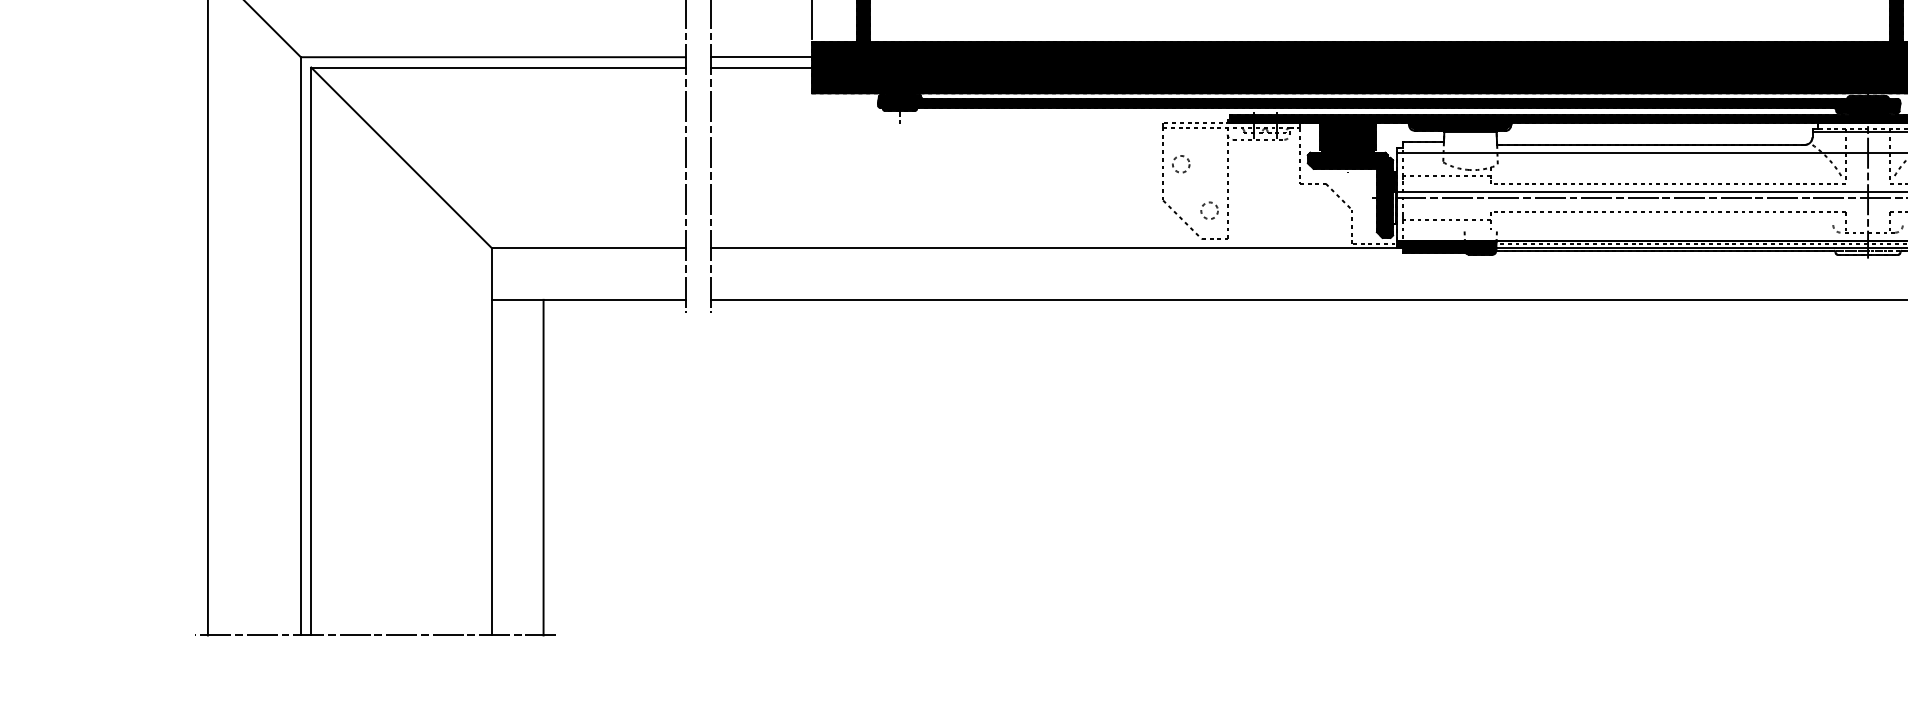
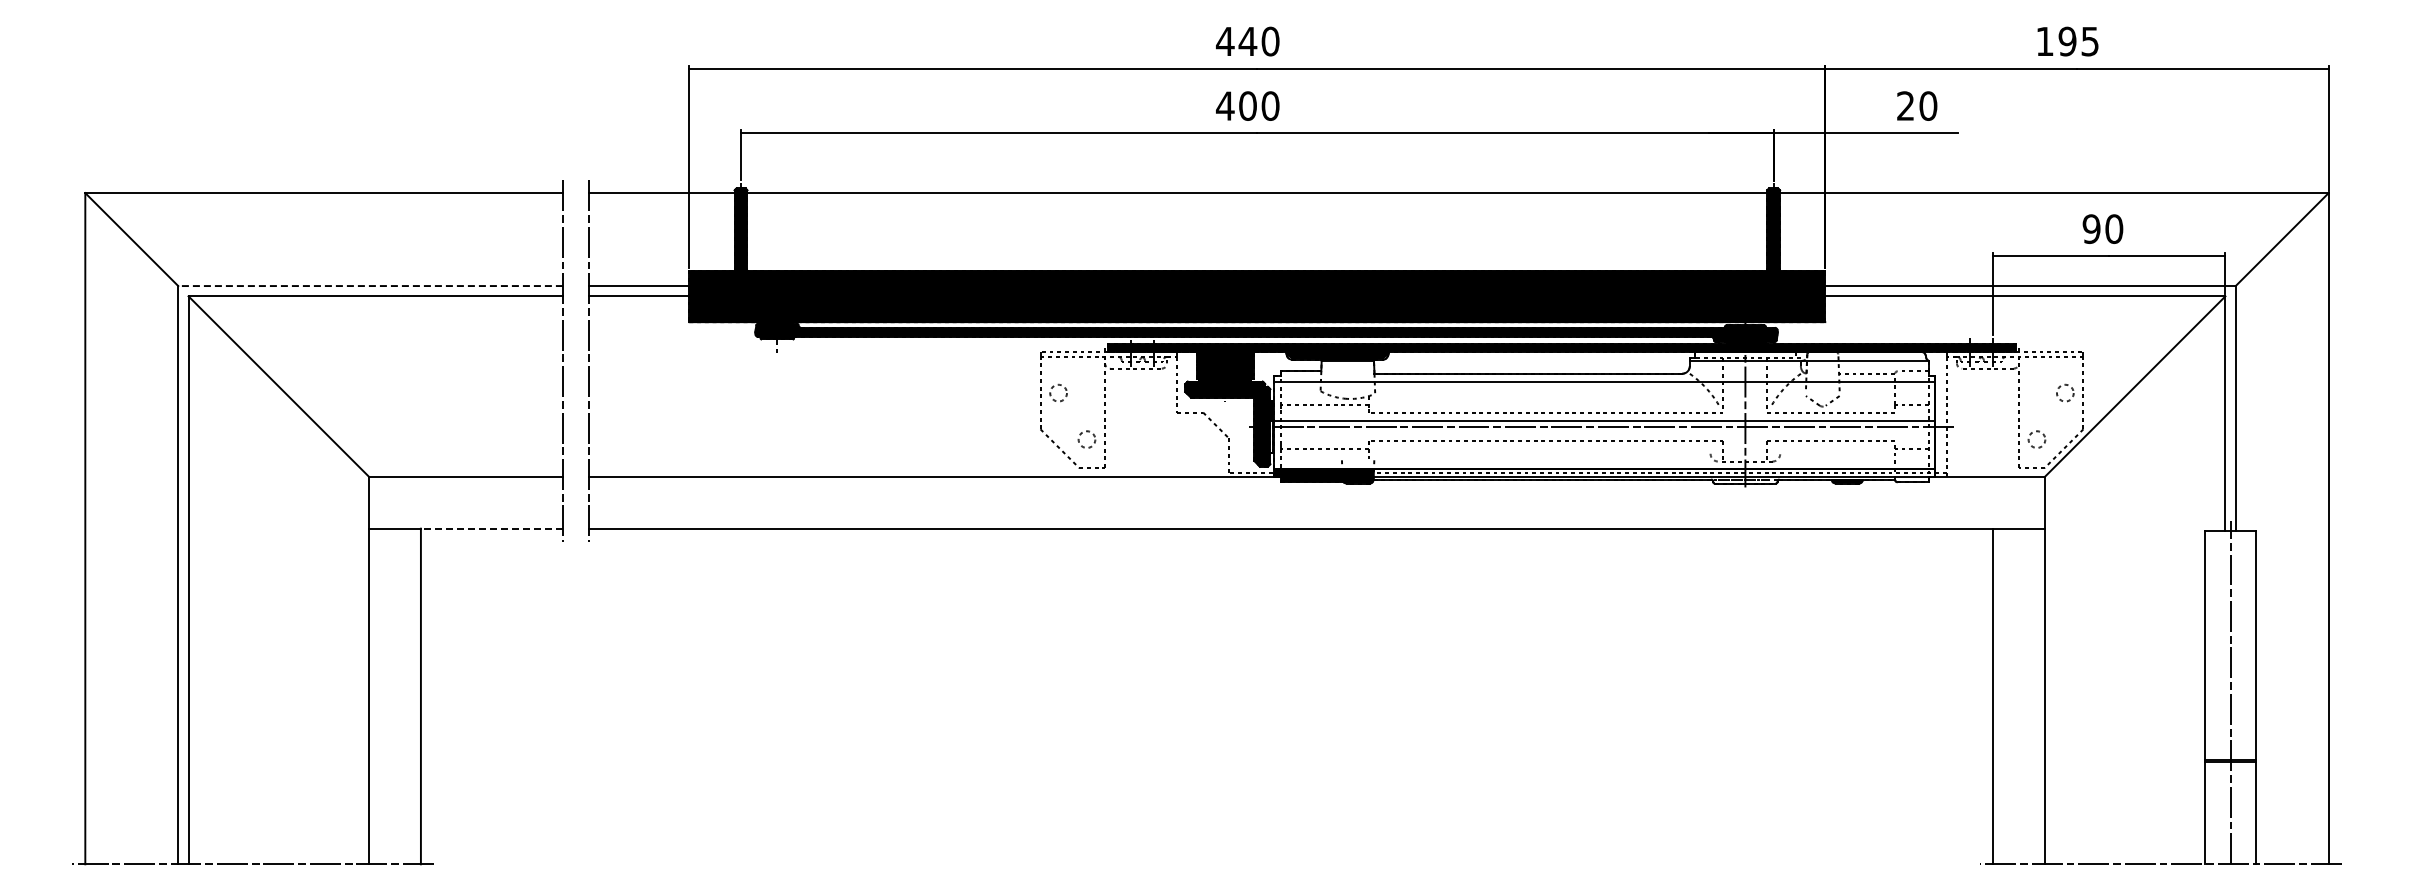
line: (493, 57) -> (370, 286), solid -> dashed
line: (614, 299) -> (491, 528), solid -> dashed

